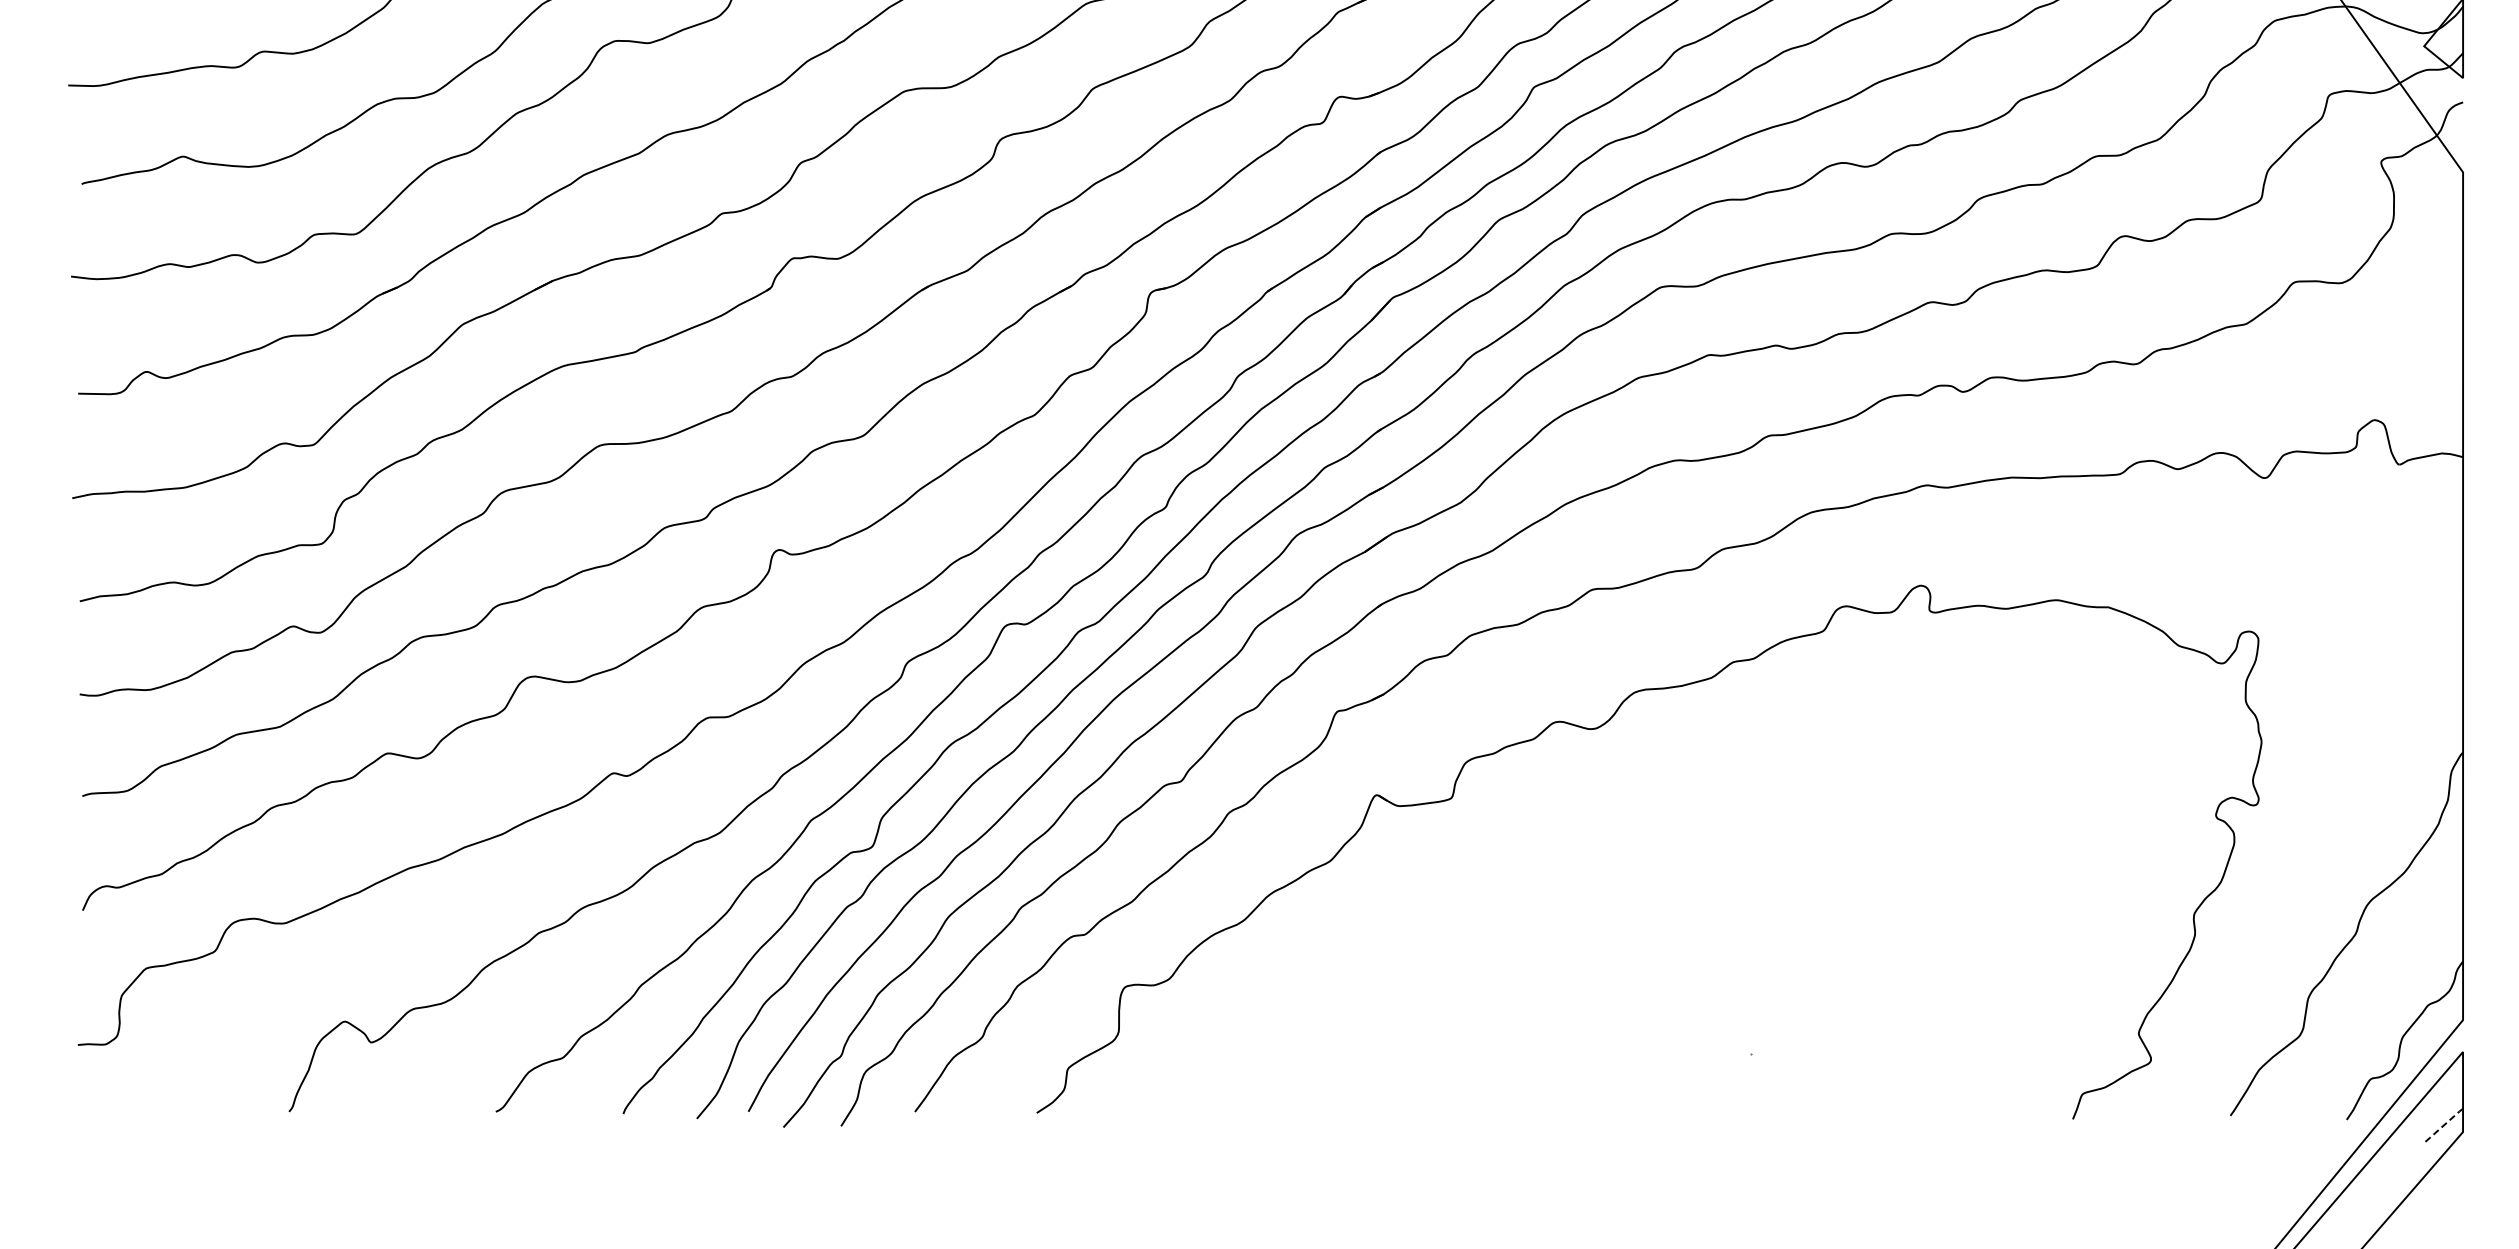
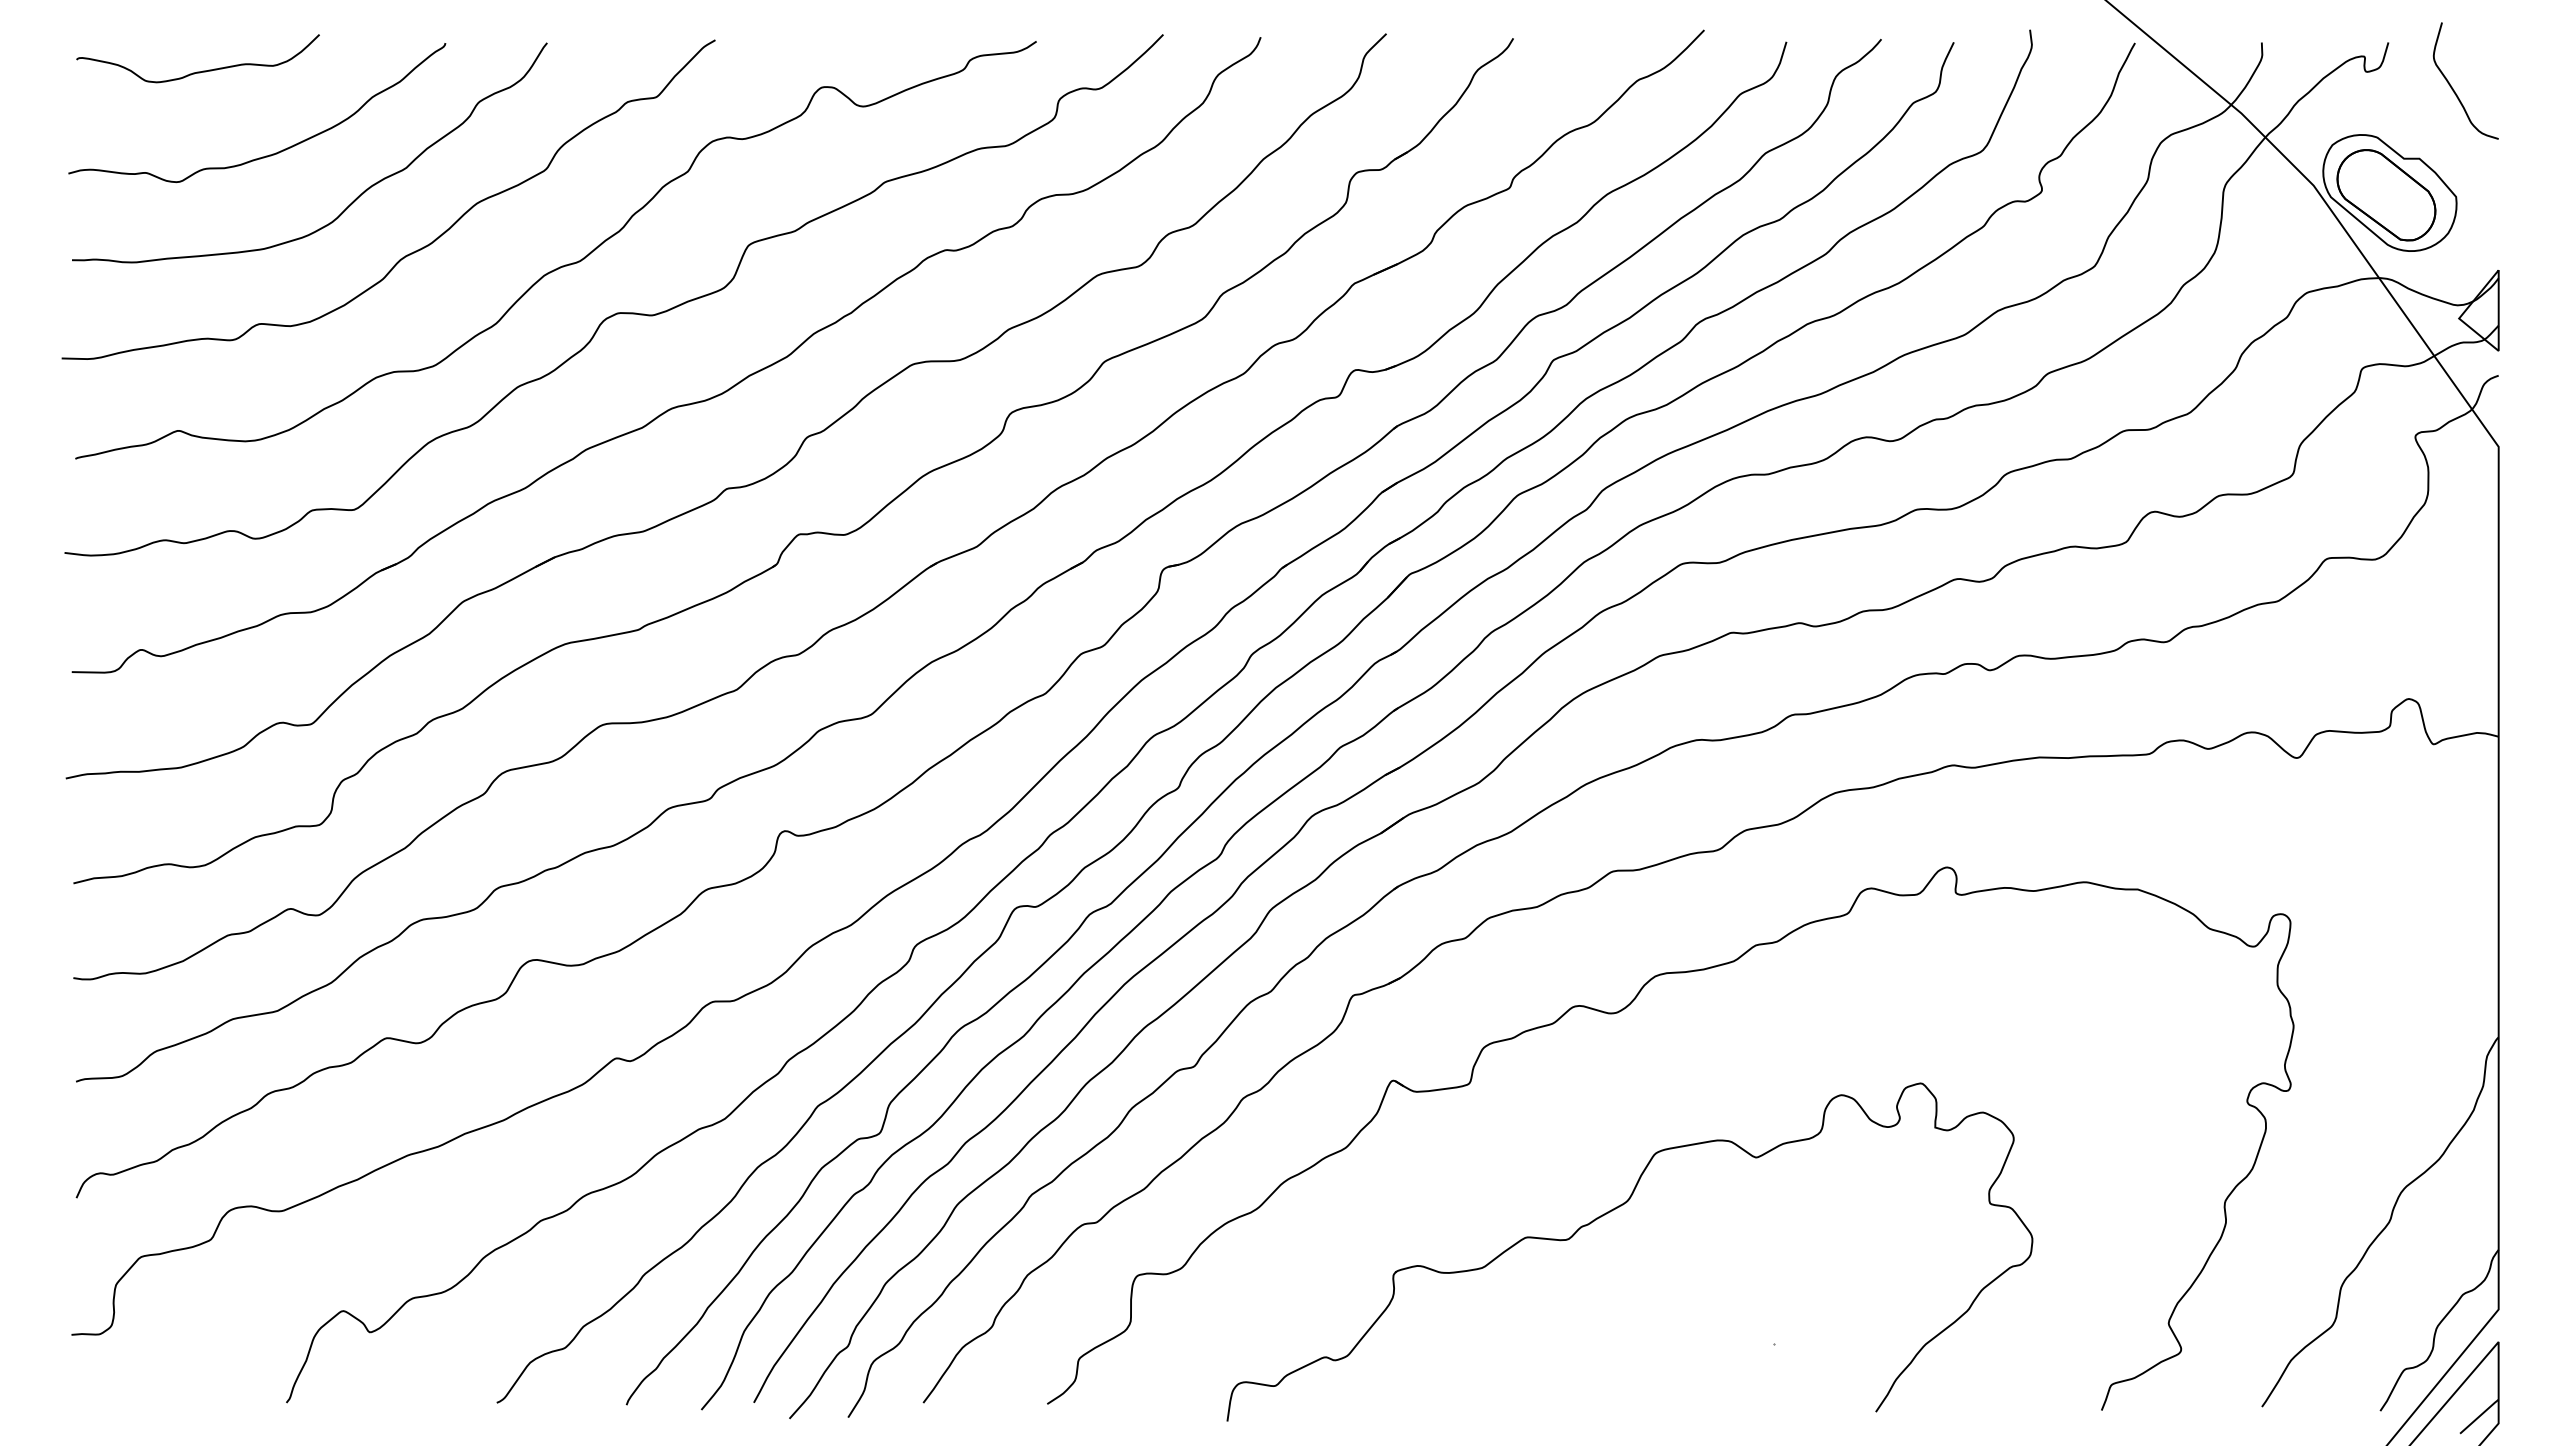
part: (1590, 924) -> (1610, 1212), added
line: (2444, 1125) -> (2479, 1416), dashed -> solid

